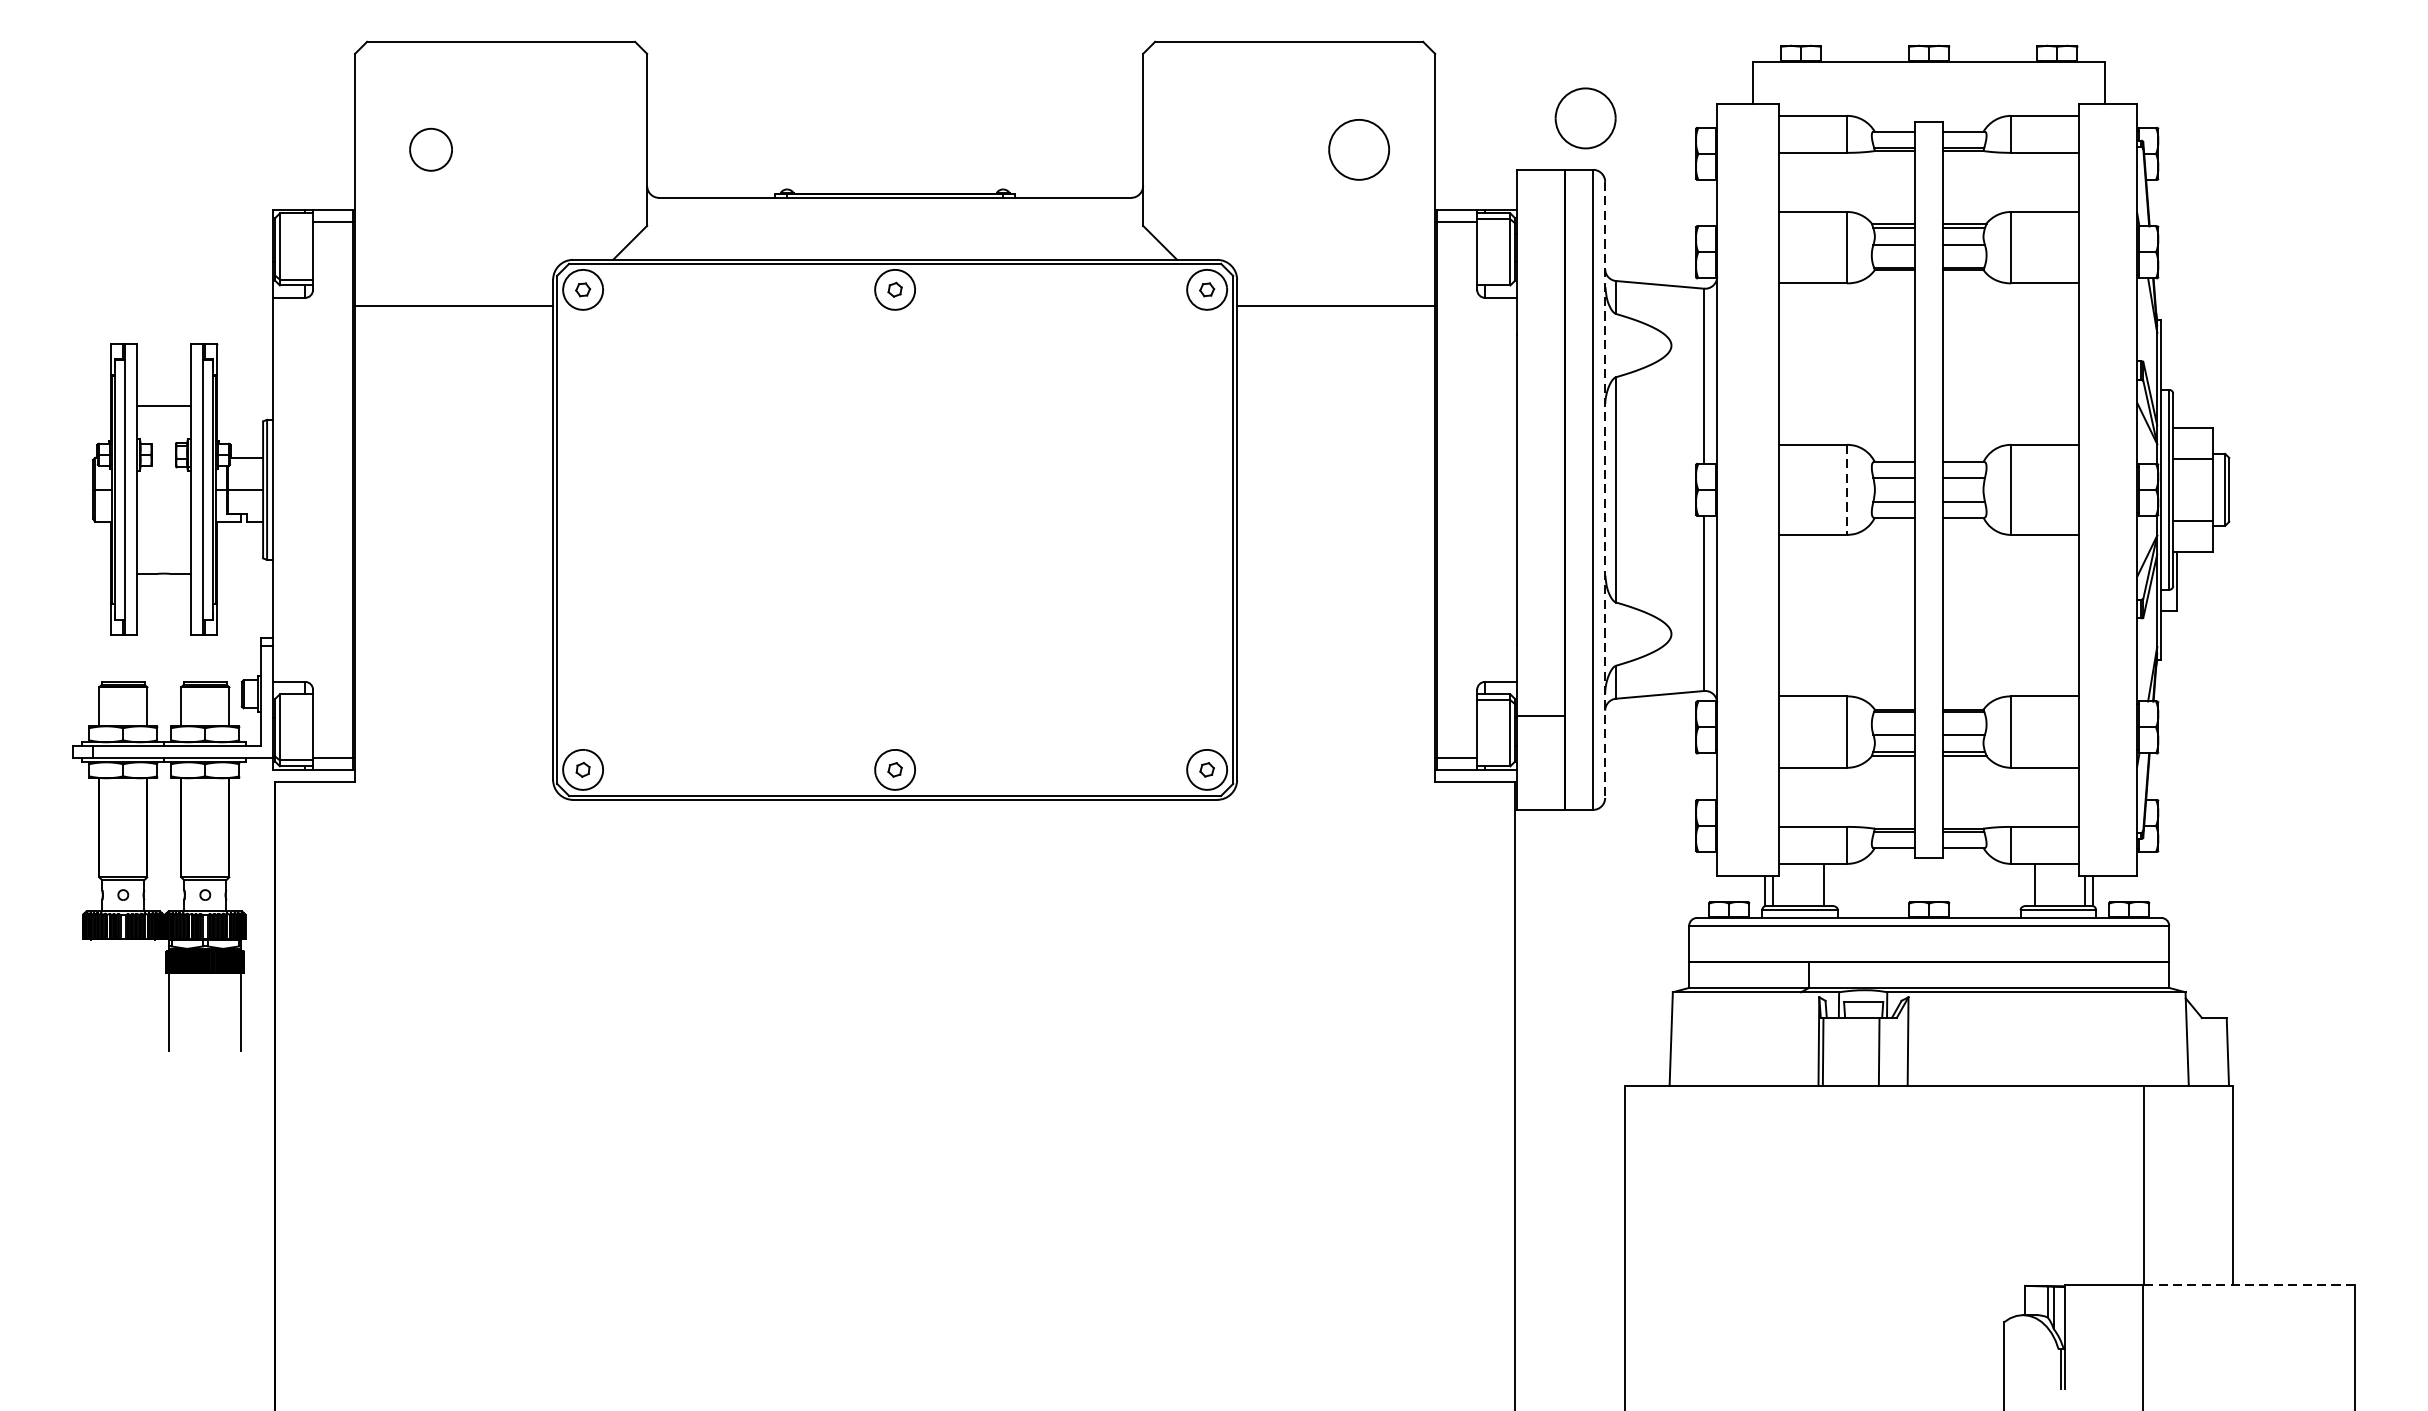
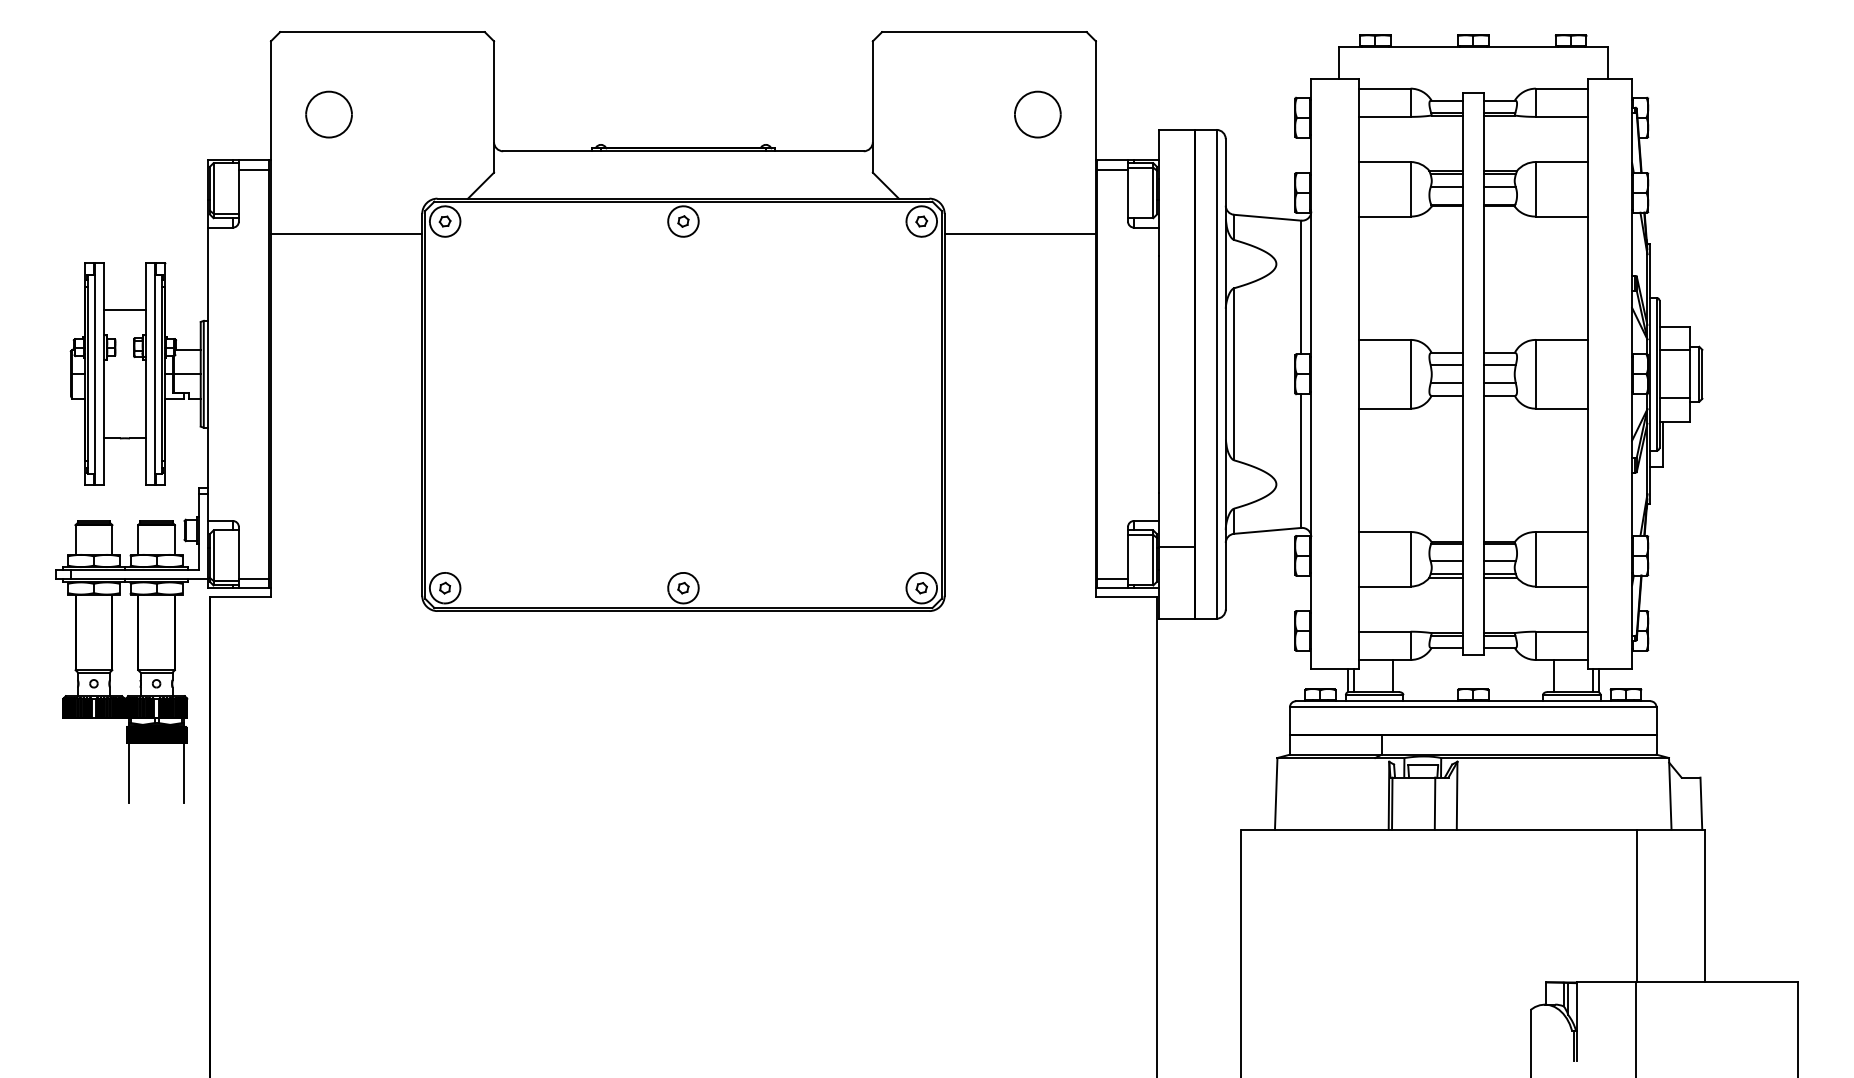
part: (1585, 118) -> (1210, 90), removed
part: (430, 149) -> (328, 114), size x1.43
line: (1604, 490) -> (1225, 374), dashed -> solid
line: (1847, 490) -> (1410, 374), dashed -> solid
line: (2247, 1284) -> (1716, 981), dashed -> solid

